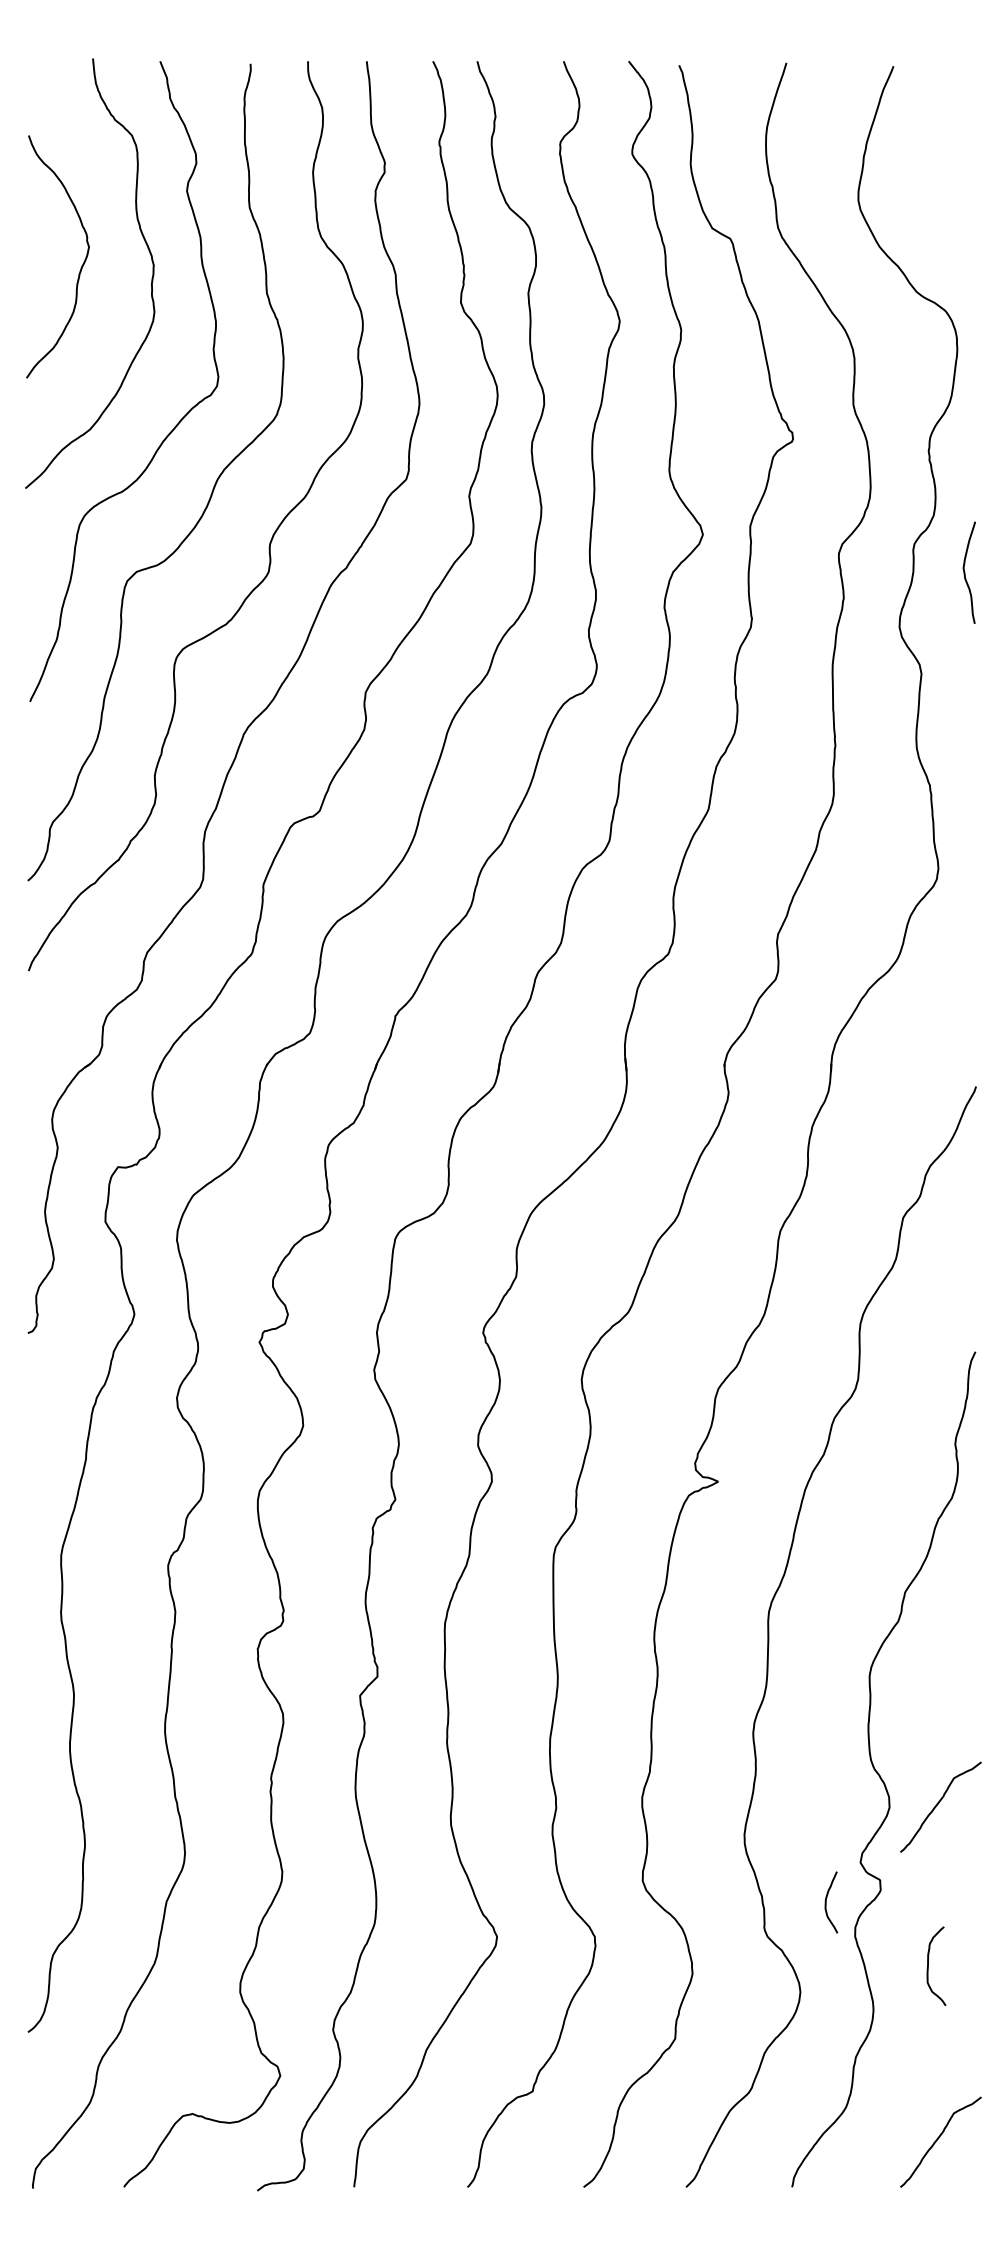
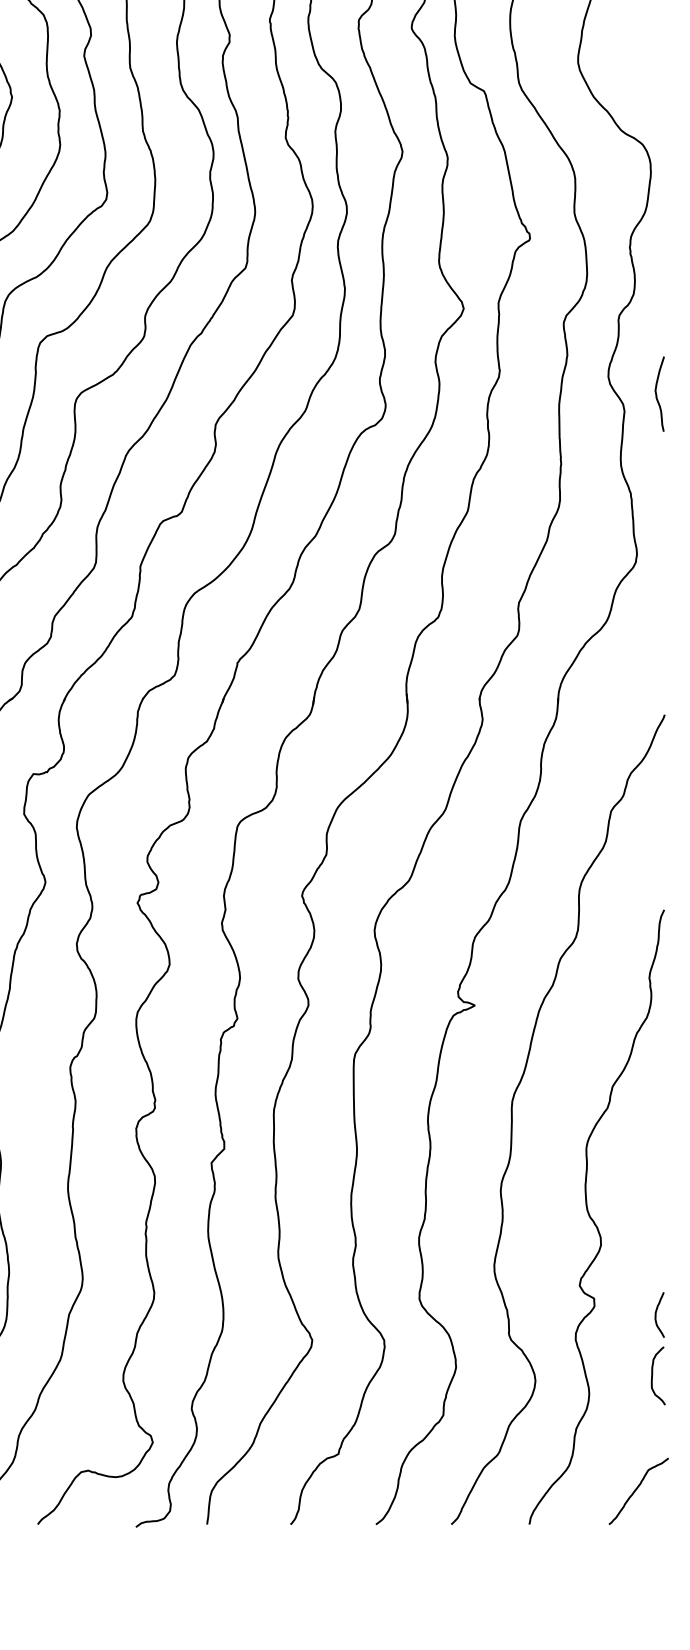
curve: (965, 572) -> (656, 393), moved
curve: (938, 1804) -> (637, 1242), removed
curve: (826, 1902) -> (656, 1315), moved
curve: (928, 1966) -> (652, 1376), moved

